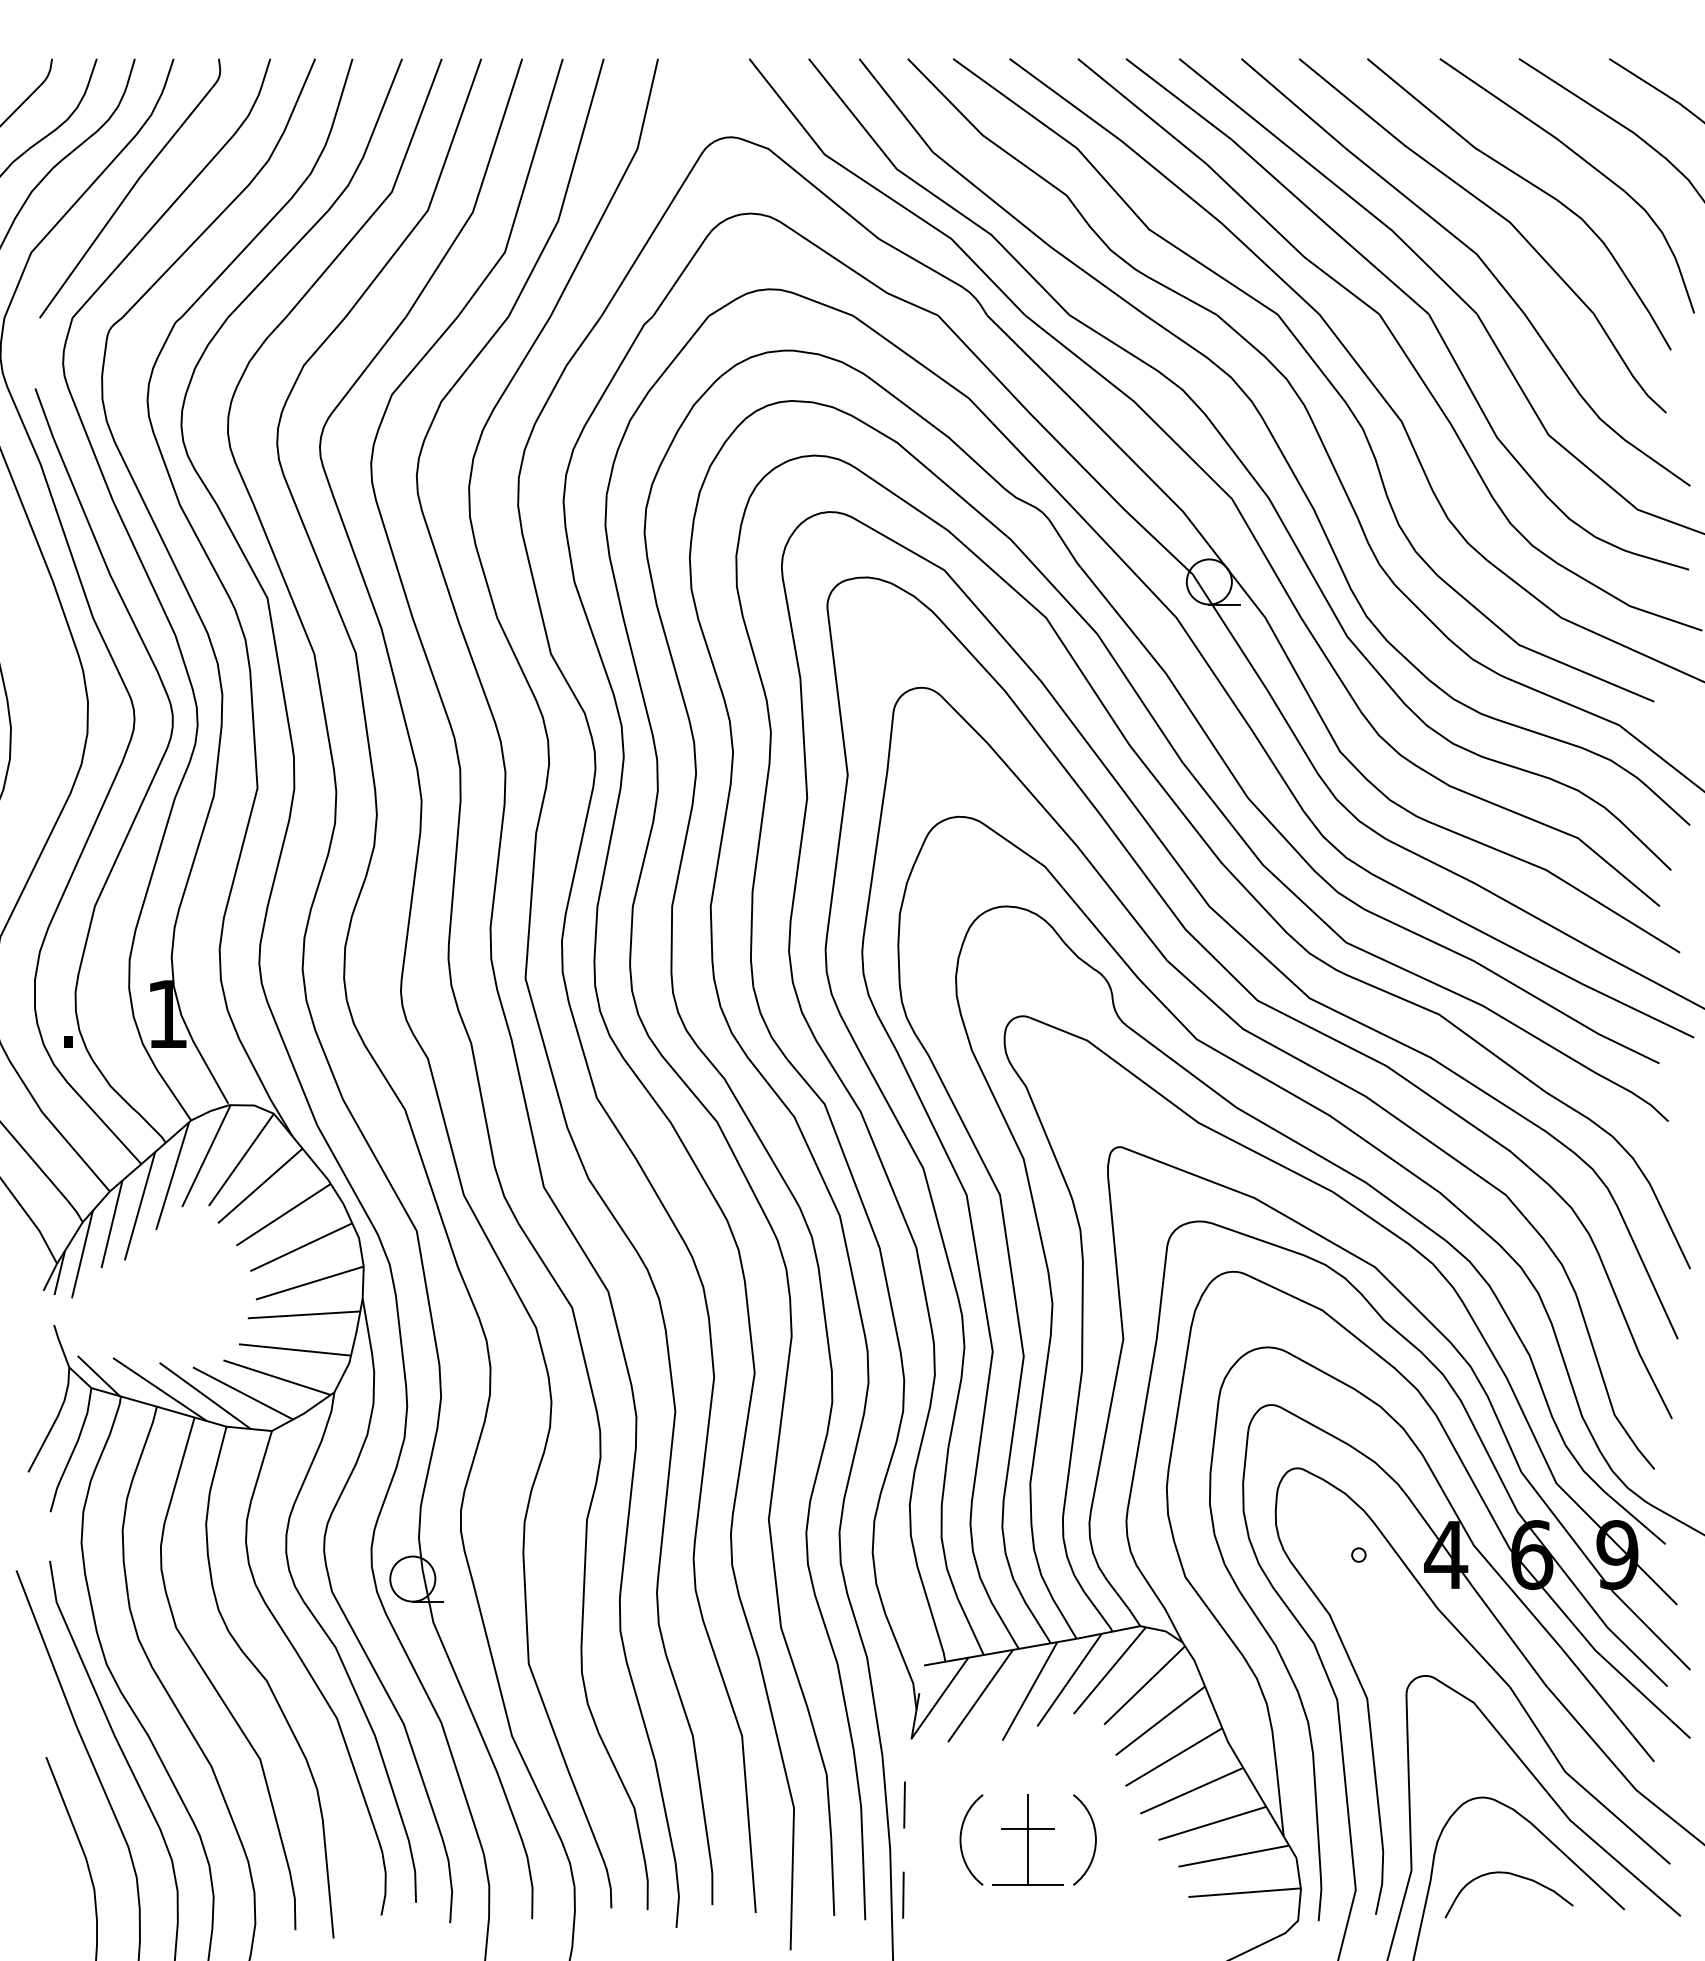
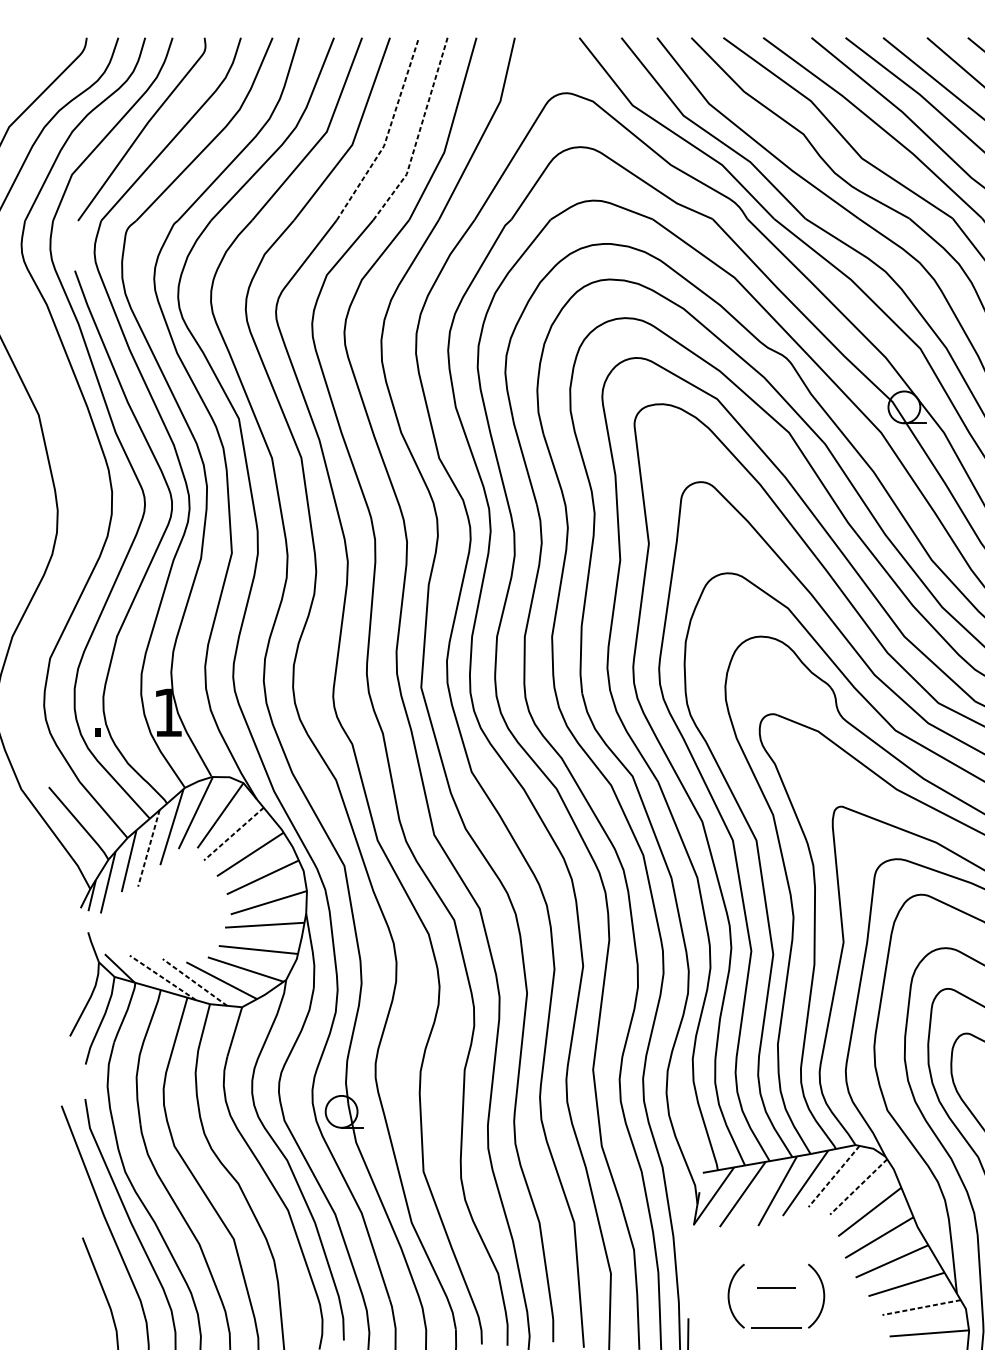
line: (522, 194) -> (419, 133), solid -> dashed
line: (478, 195) -> (388, 134), solid -> dashed
line: (259, 1186) -> (233, 834), solid -> dashed
line: (139, 1206) -> (148, 848), solid -> dashed
line: (159, 1389) -> (162, 977), solid -> dashed
line: (204, 1395) -> (194, 982), solid -> dashed
line: (1109, 1671) -> (833, 1177), solid -> dashed
line: (1144, 1685) -> (858, 1187), solid -> dashed
line: (904, 1804) -> (689, 1271), removed
line: (1028, 1839) -> (776, 1295), removed
line: (1233, 1856) -> (921, 1307), solid -> dashed

